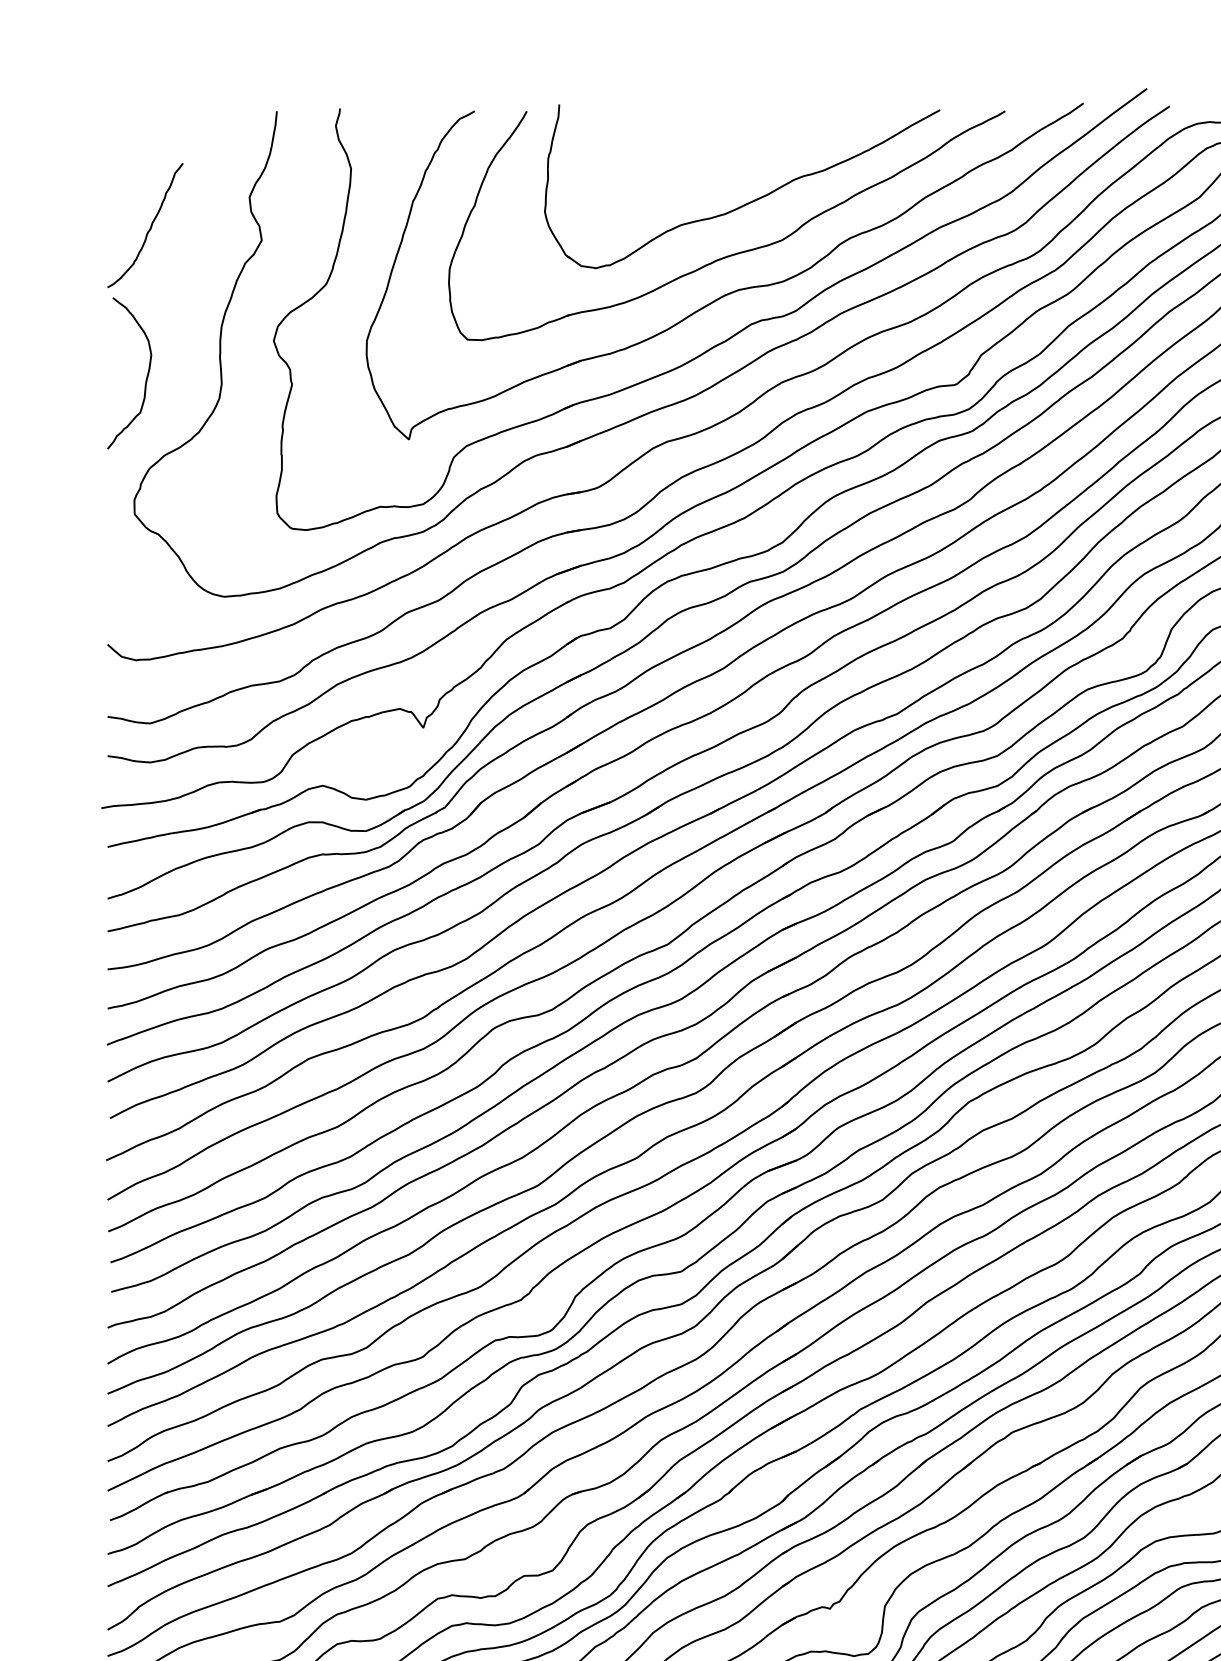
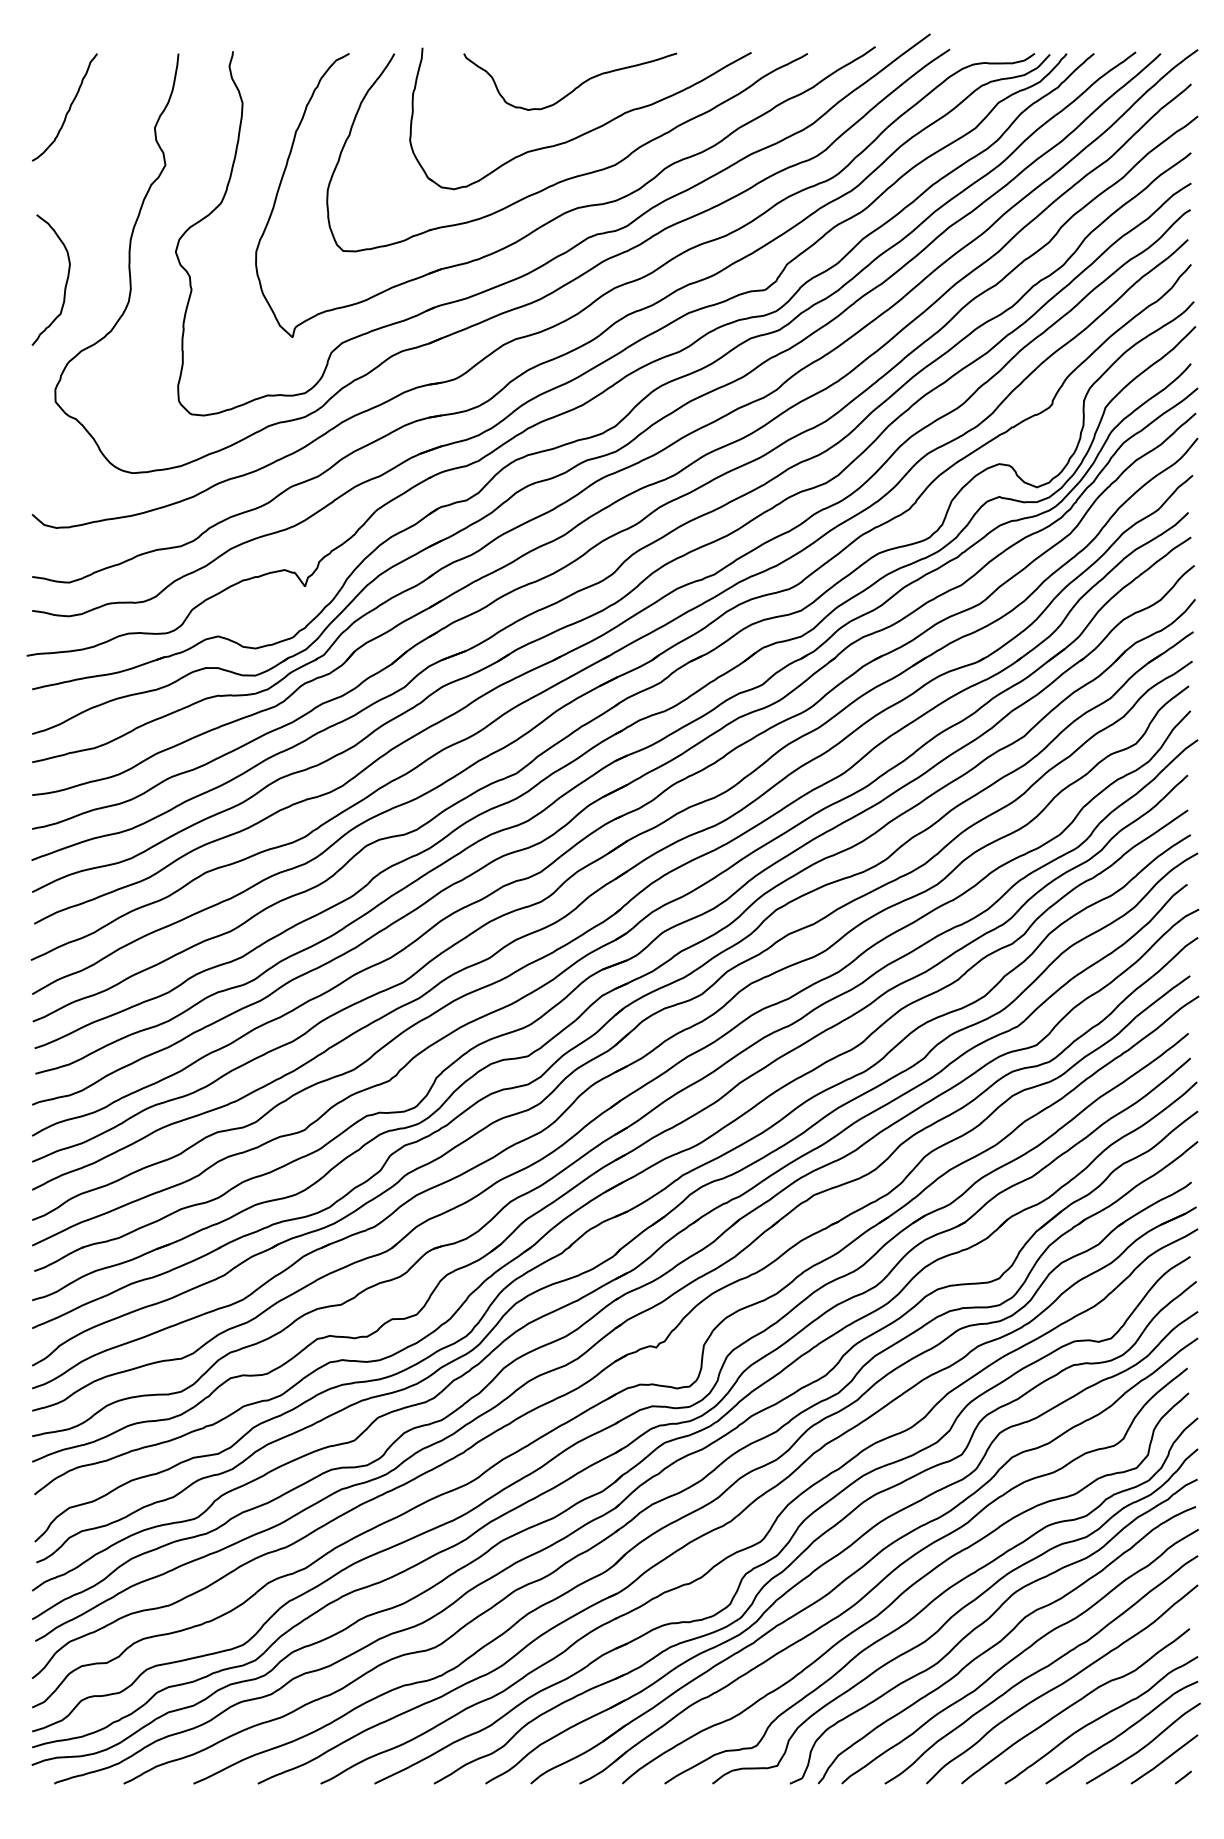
curve: (736, 150) -> (575, 87), added
curve: (149, 227) -> (68, 109), moved

